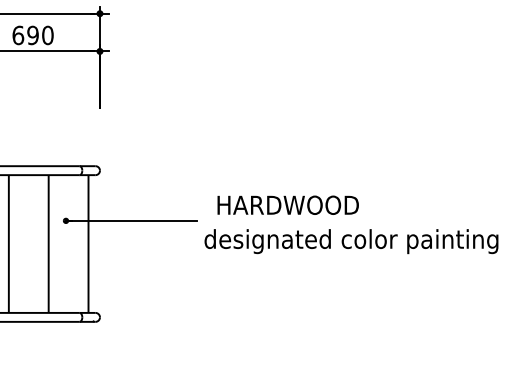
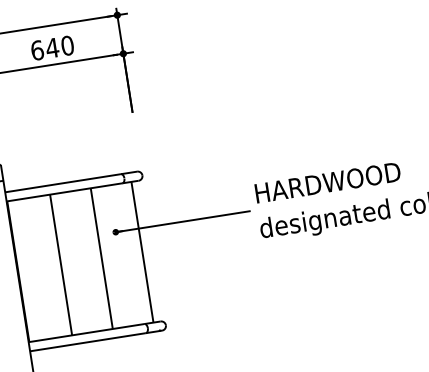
text: (32, 35) -> (51, 48), 690 -> 640
text: (287, 204) -> (327, 181), moved

